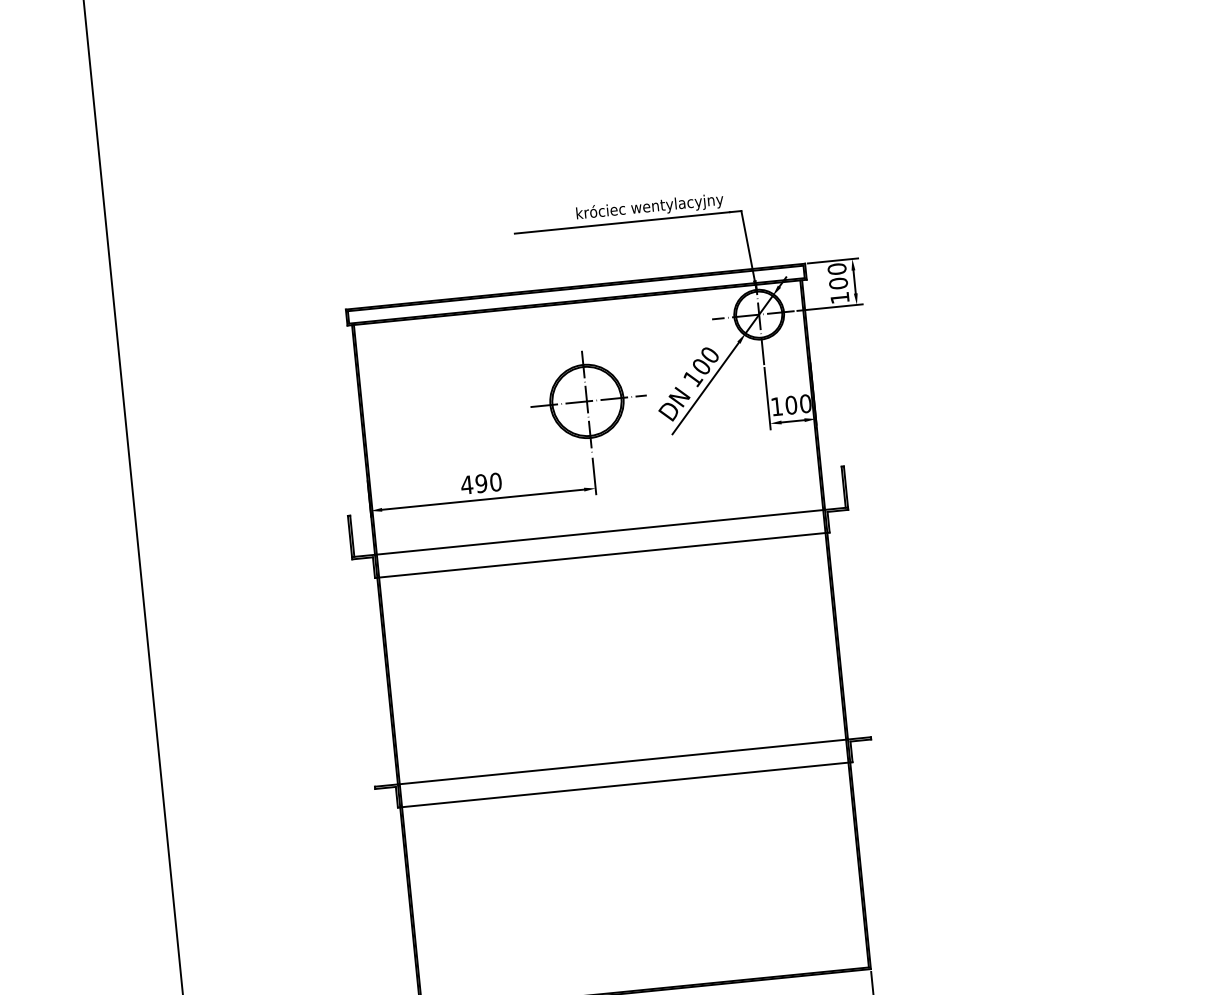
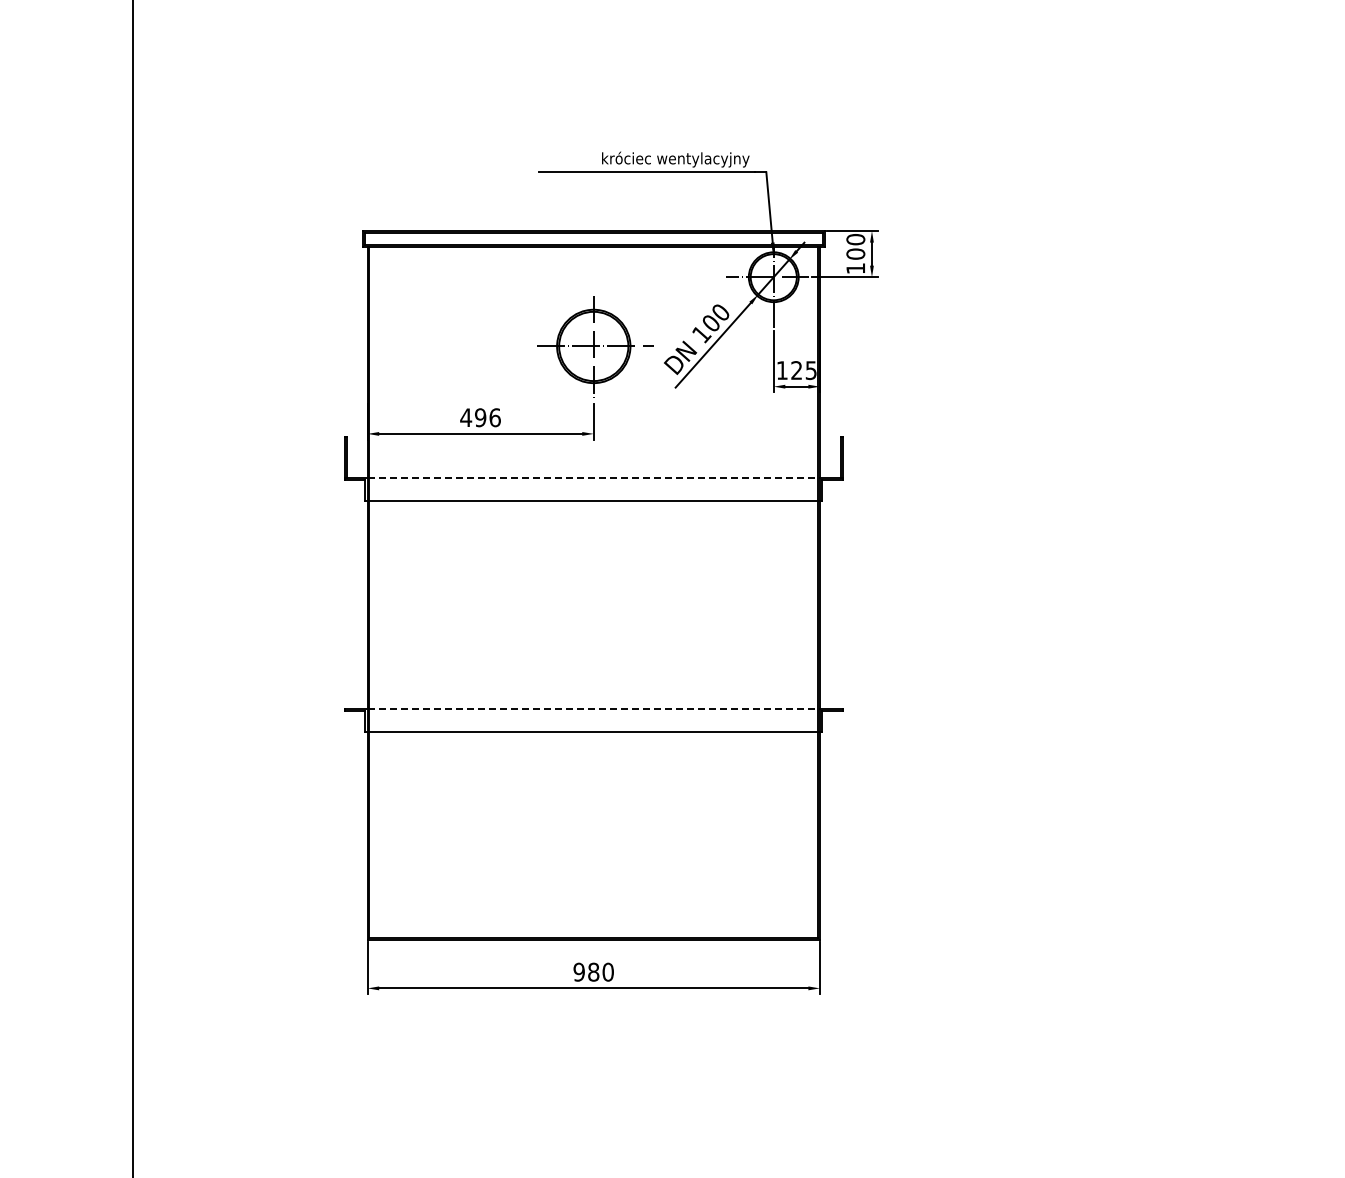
text: (798, 404) -> (803, 370), 100 -> 125
text: (495, 482) -> (494, 417), 490 -> 496
line: (600, 531) -> (594, 477), solid -> dashed
line: (623, 761) -> (594, 708), solid -> dashed

